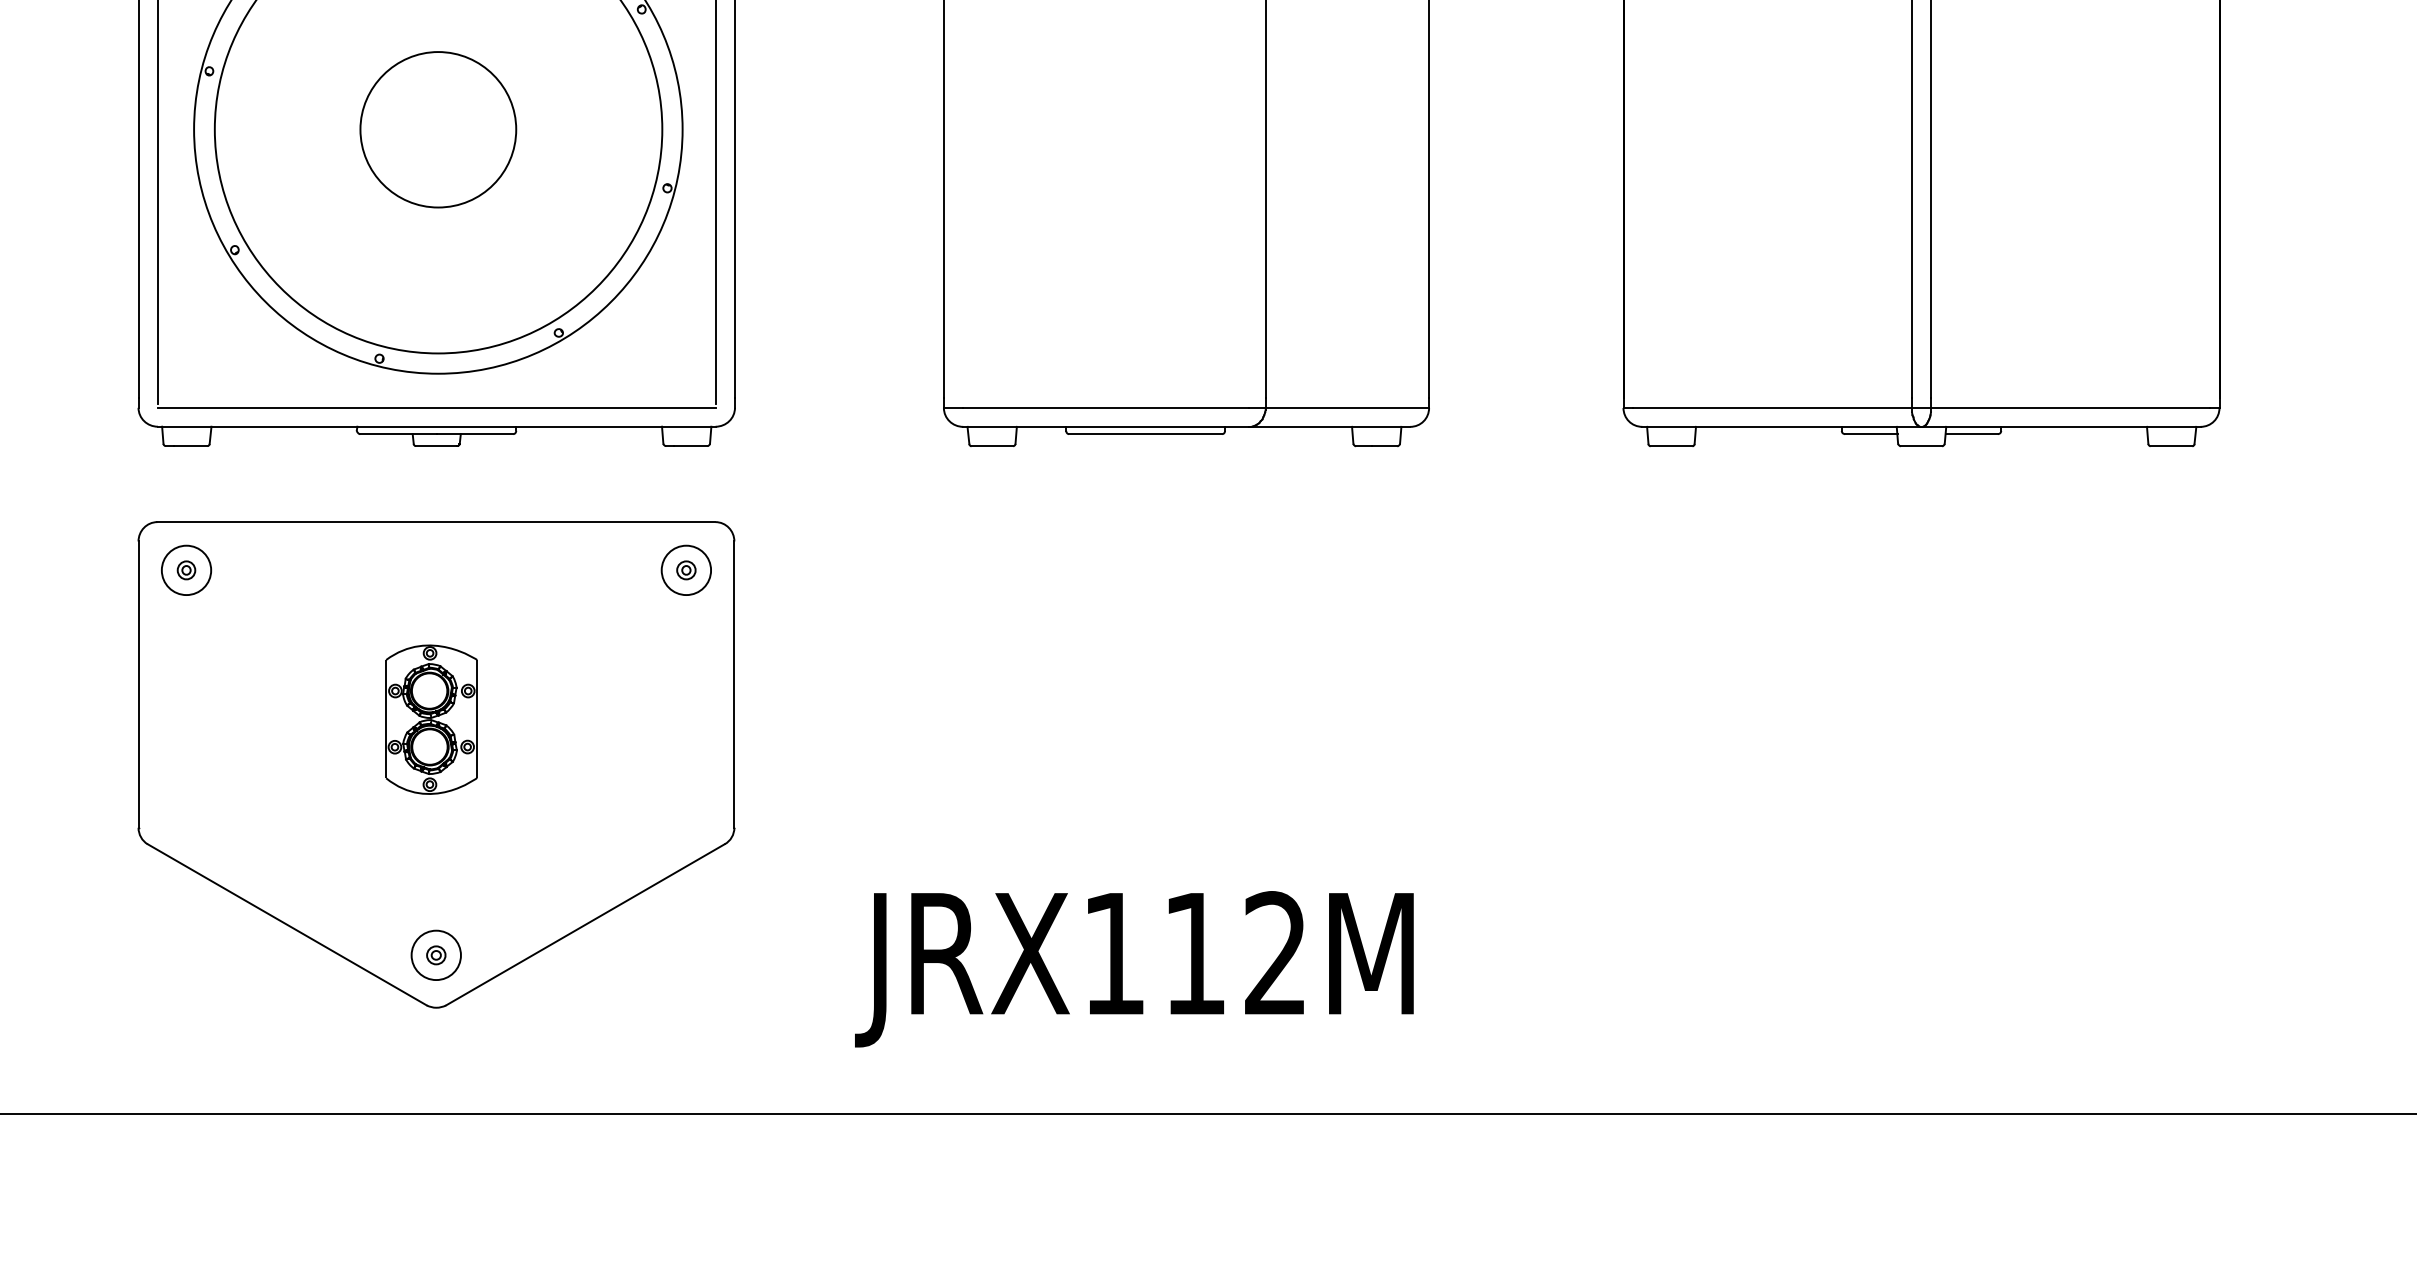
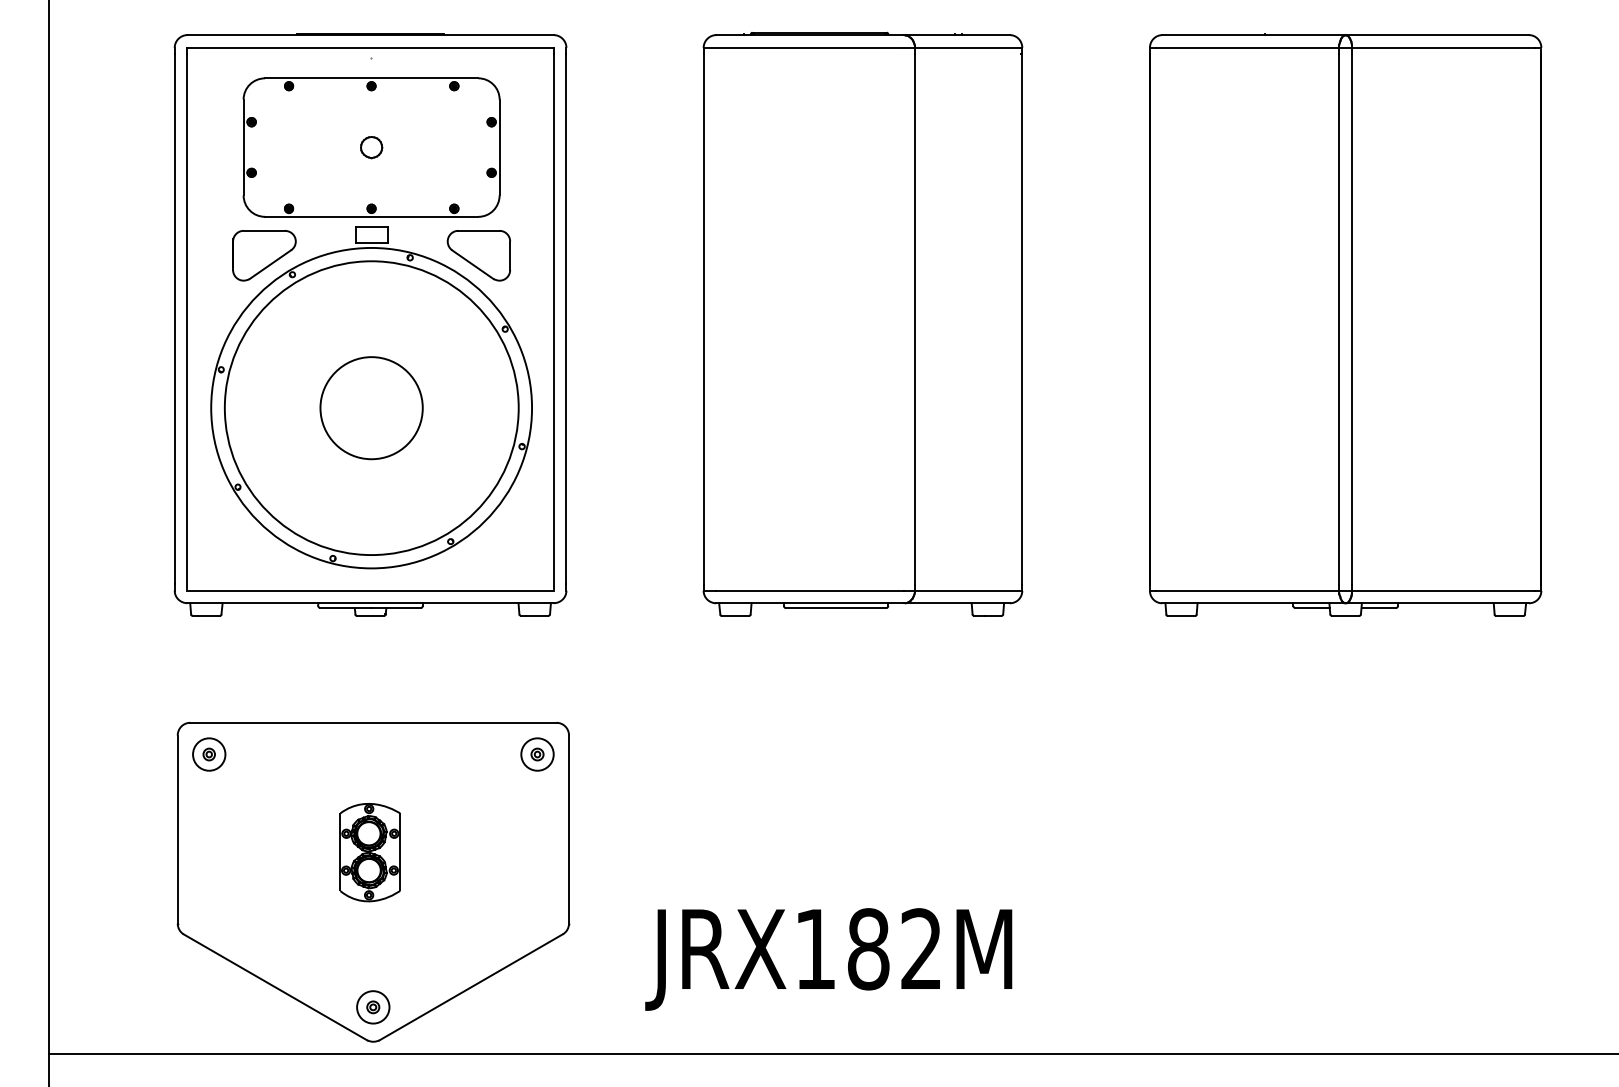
part: (436, 765) -> (373, 882), moved
text: (1194, 954) -> (868, 949), JRX112M -> JRX182M

